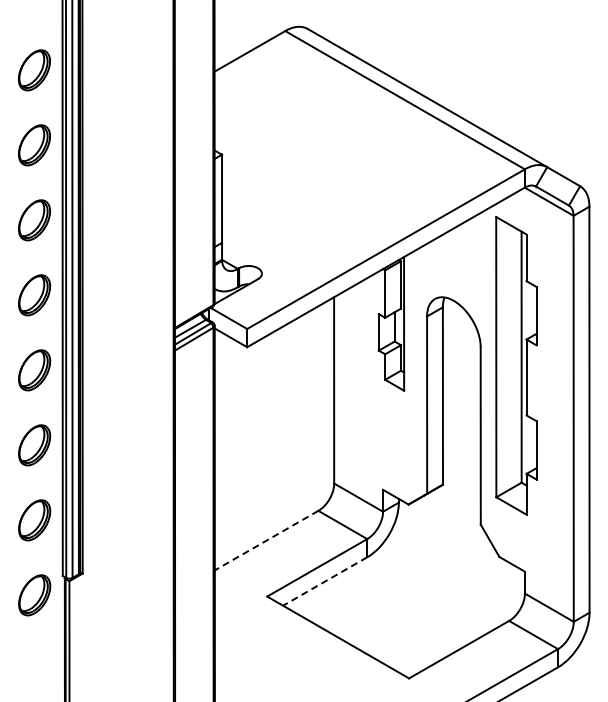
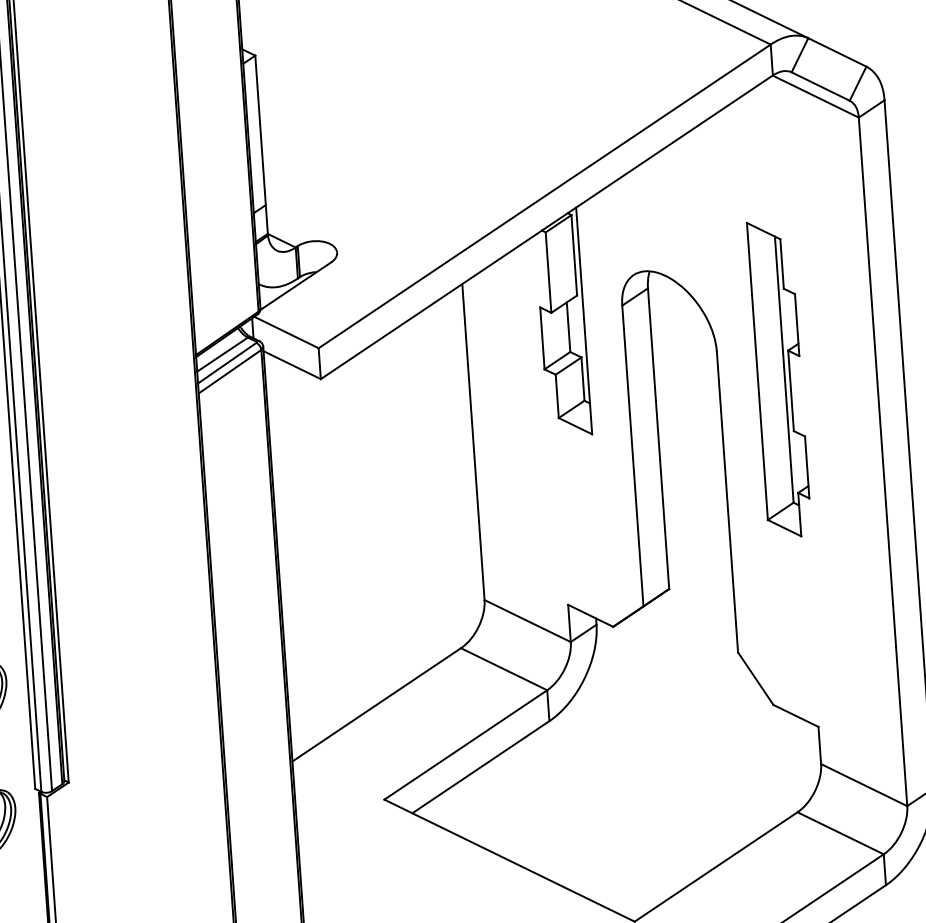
part: (515, 366) -> (778, 380), size x0.62
line: (266, 540) -> (376, 704), dashed -> solid
line: (325, 581) -> (481, 767), dashed -> solid

